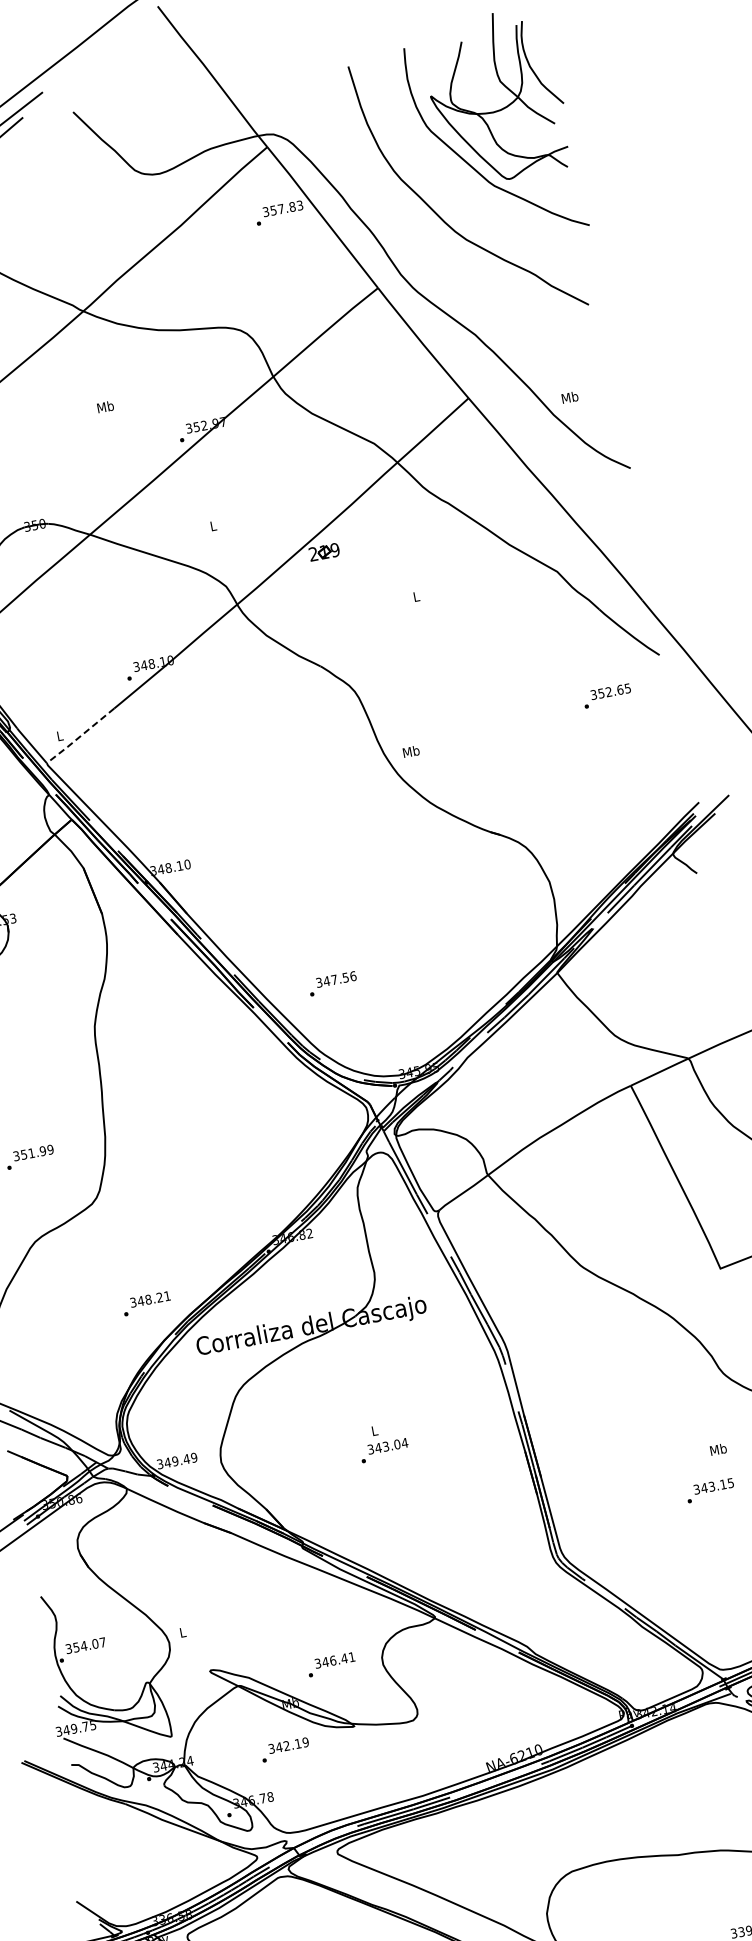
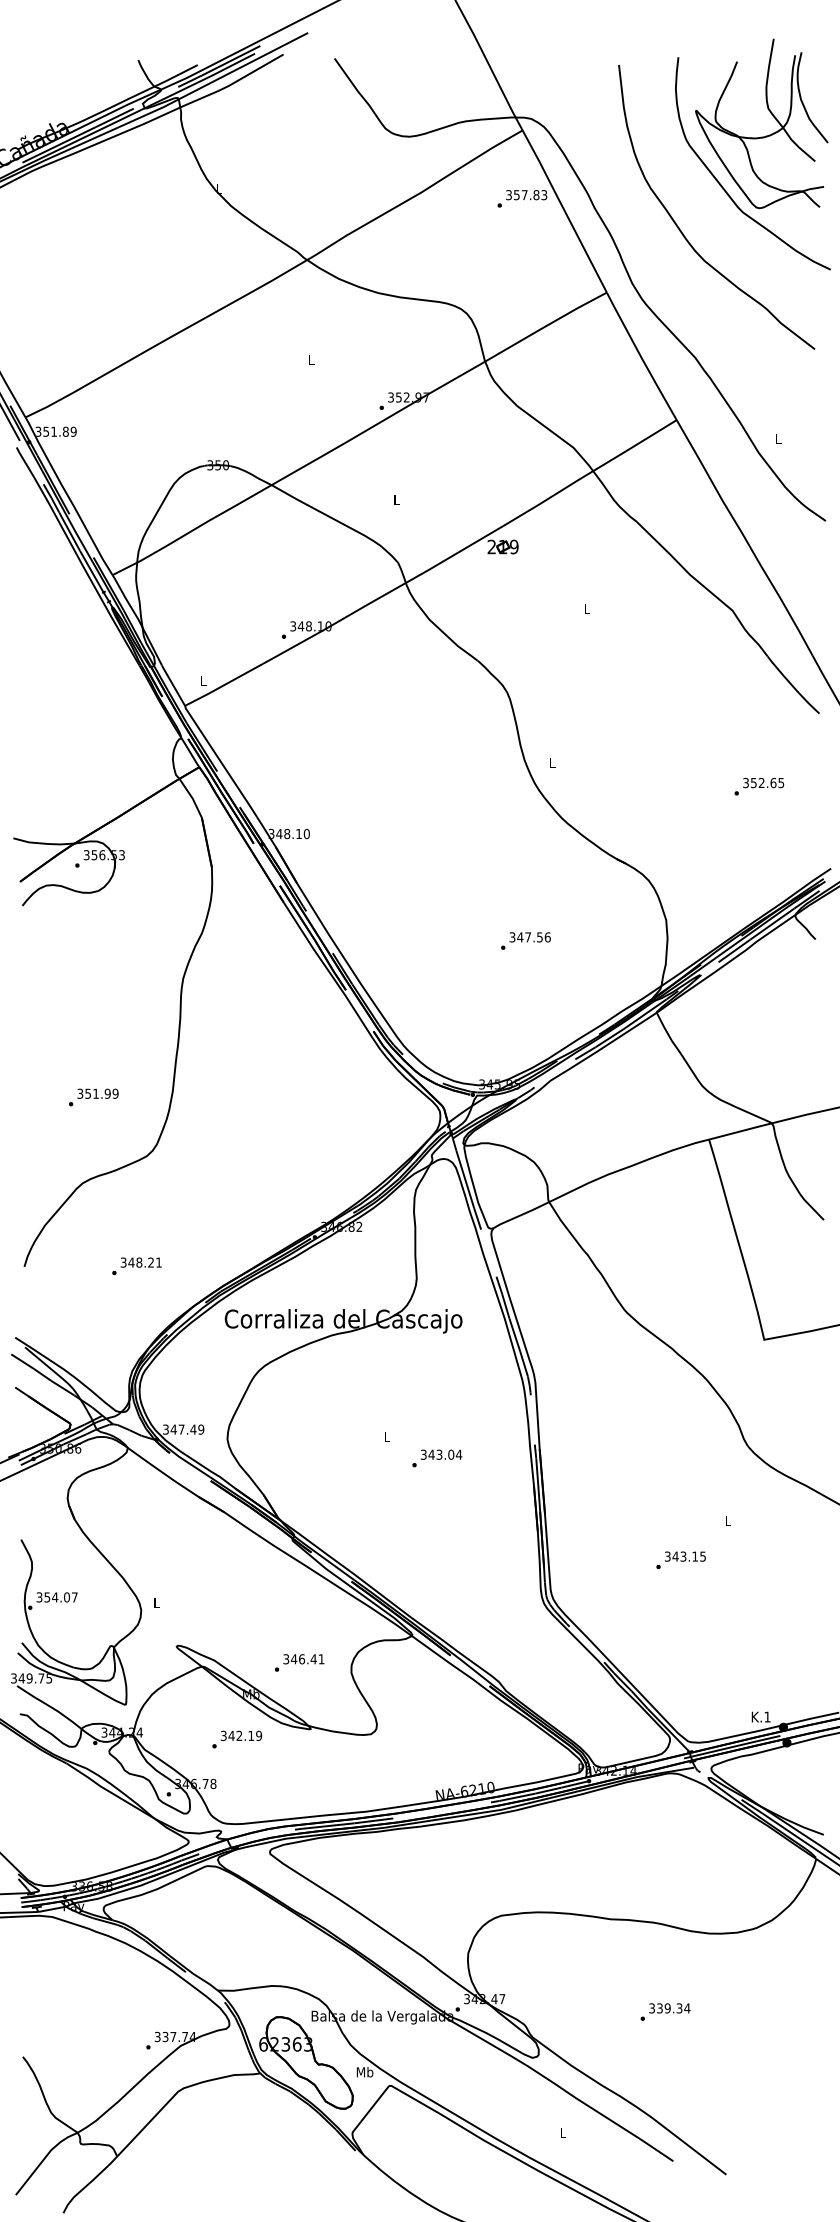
text: (570, 397) -> (778, 438), Mb -> L
text: (105, 406) -> (311, 359), Mb -> L
text: (607, 695) -> (759, 786), moved
line: (80, 736) -> (223, 685), dashed -> solid
text: (411, 751) -> (552, 763), Mb -> L
text: (332, 983) -> (525, 940), moved
text: (146, 1303) -> (136, 1266), moved
text: (717, 1449) -> (727, 1520), Mb -> L
text: (384, 1450) -> (437, 1458), moved
text: (175, 1461) -> (181, 1429), 349.49 -> 347.49
text: (709, 1490) -> (680, 1559), moved

